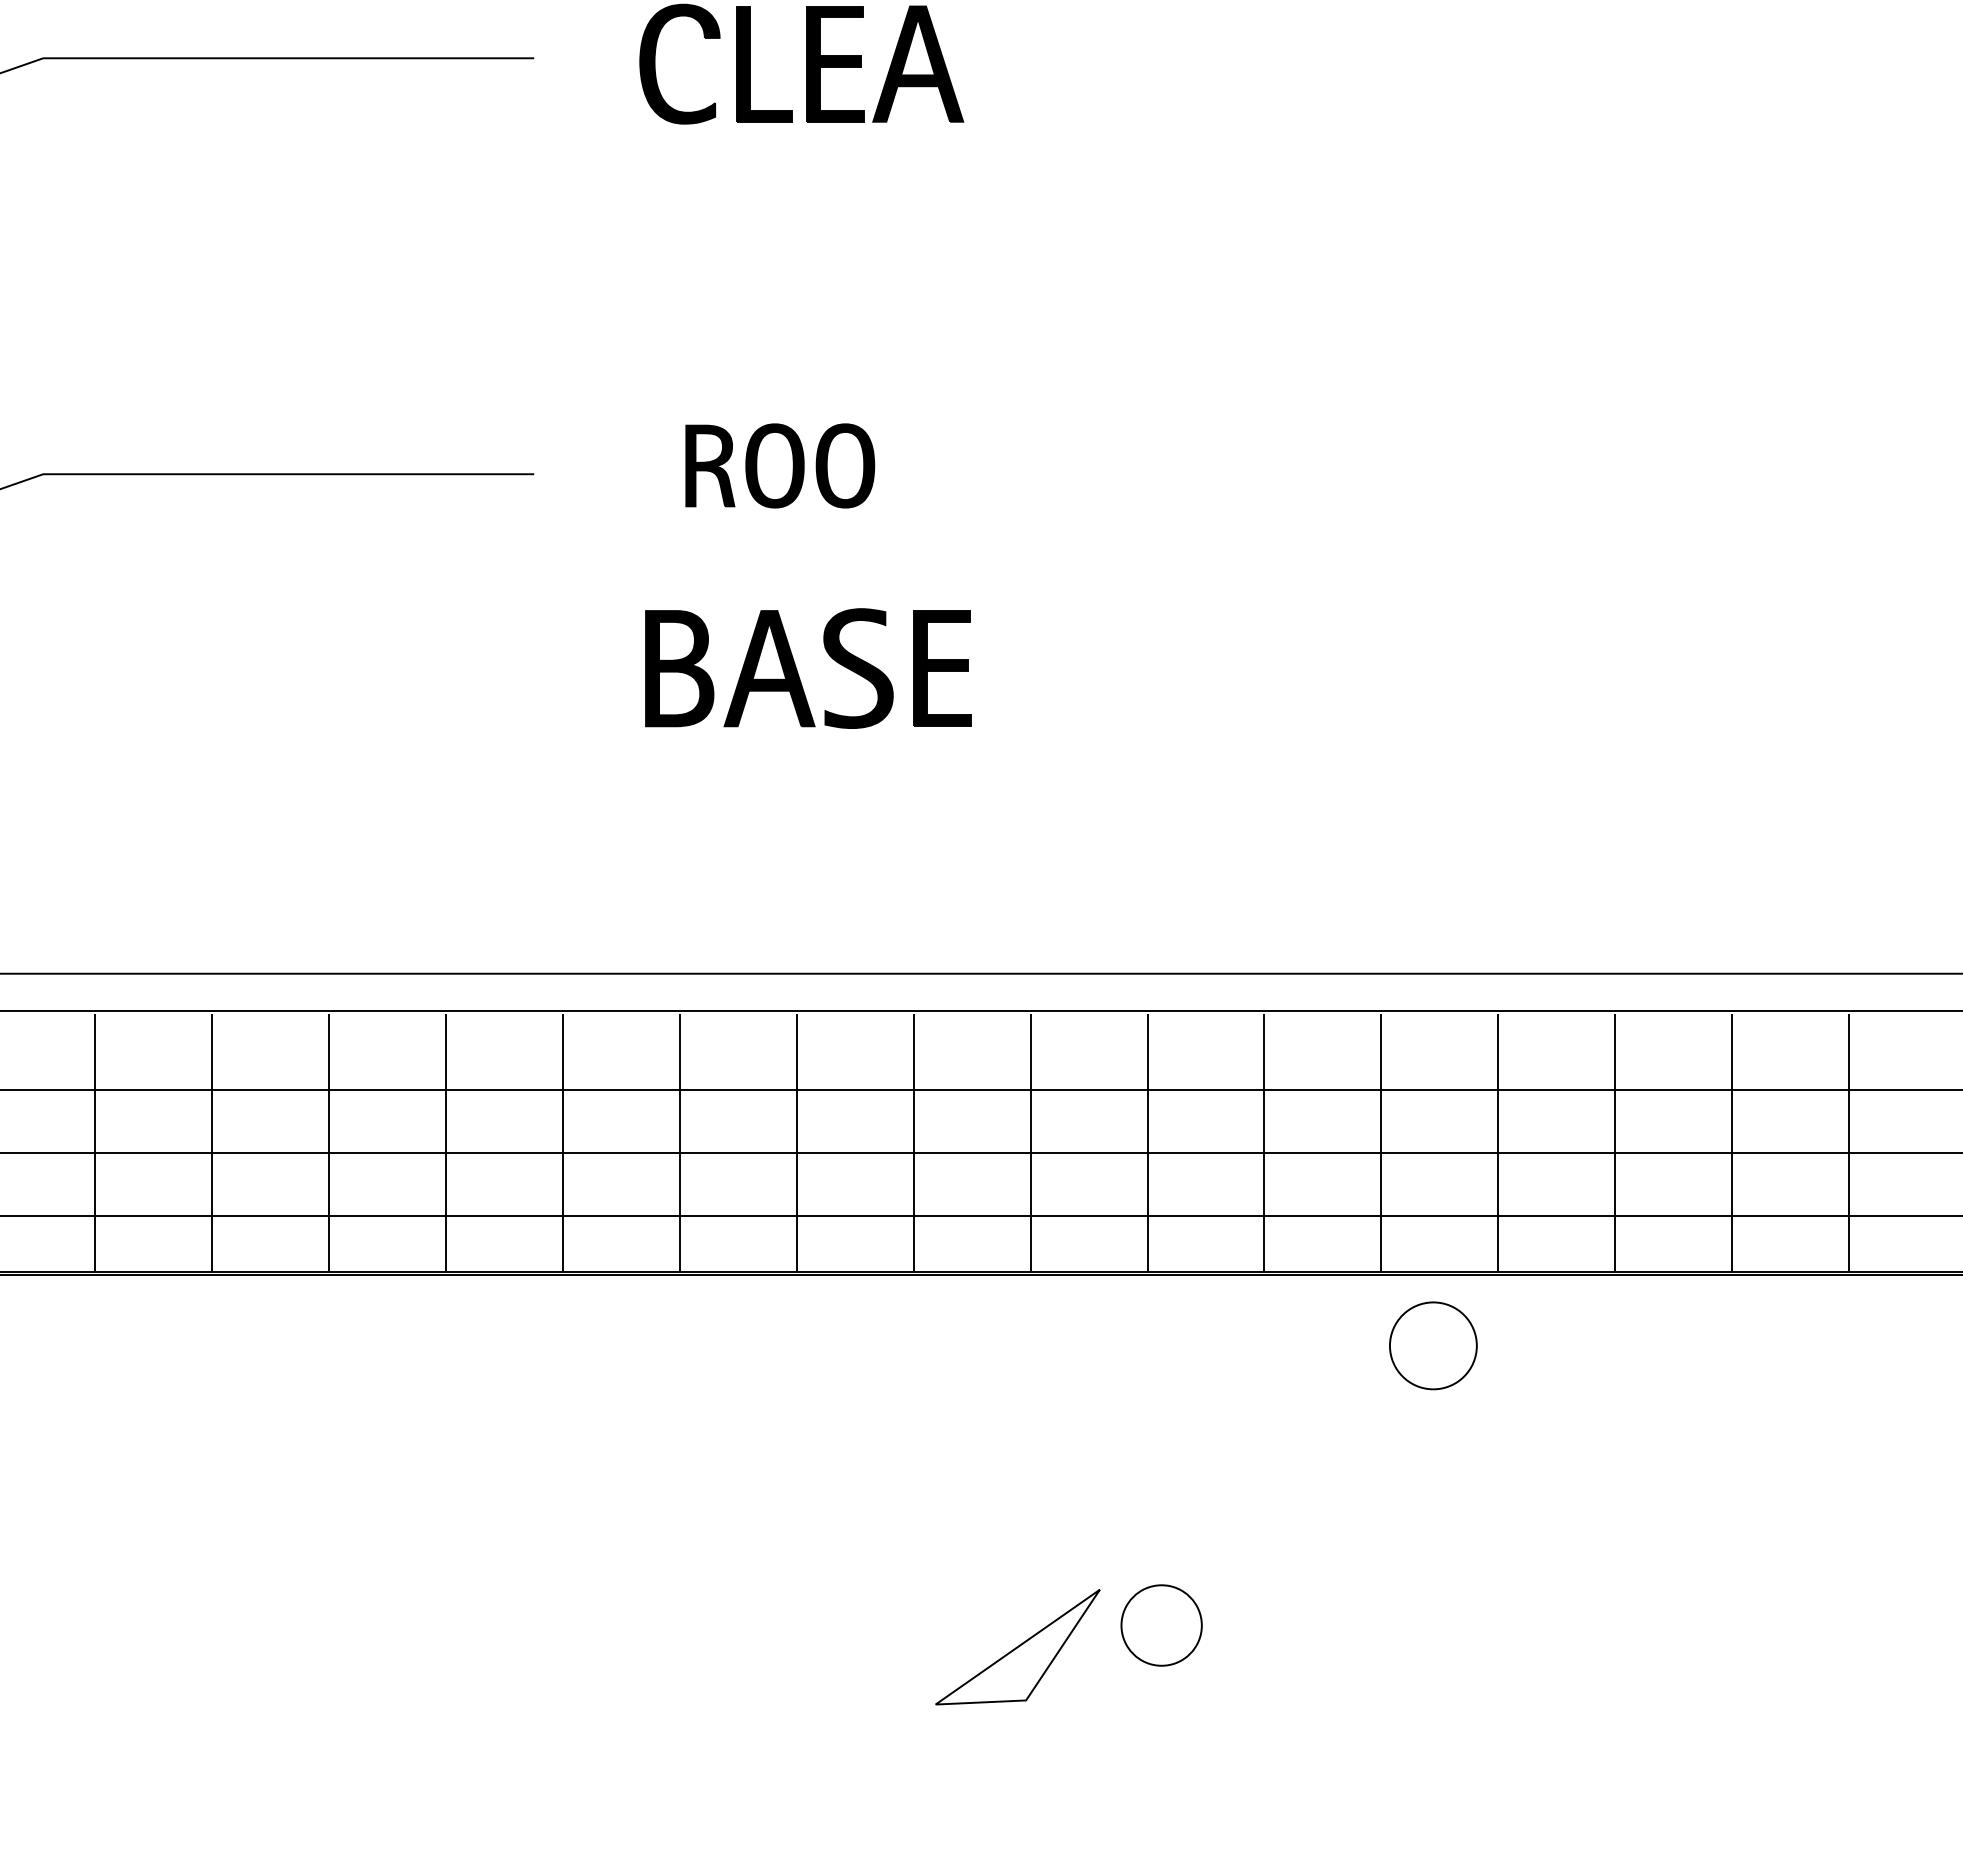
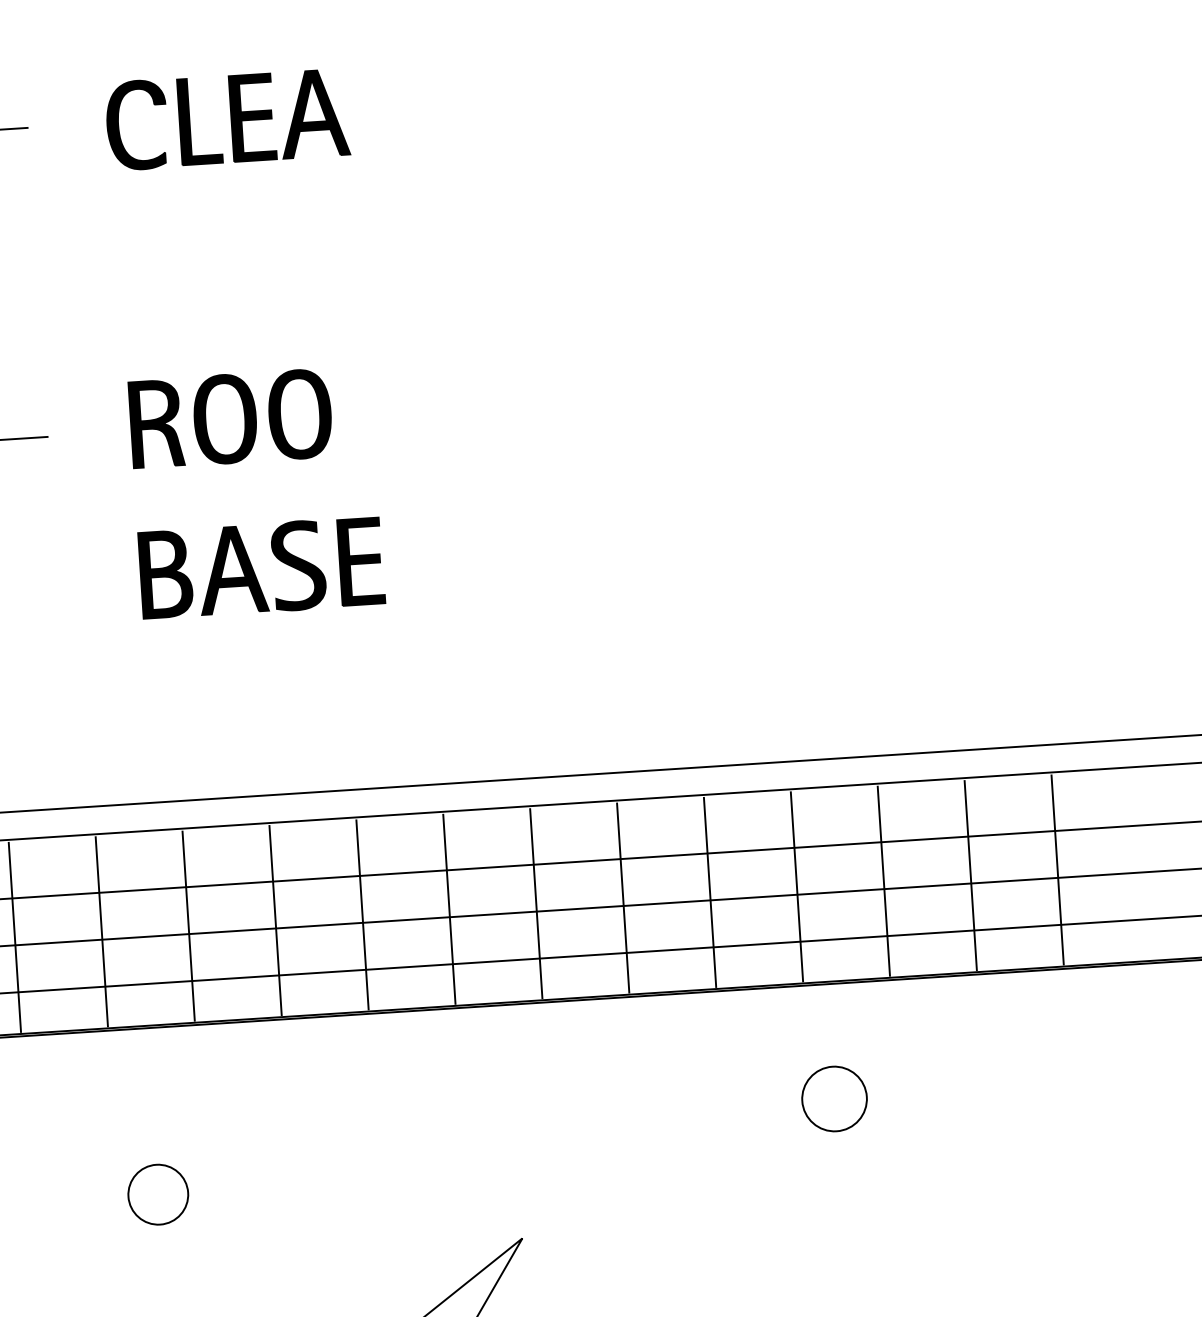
part: (780, 465) -> (231, 418), size x1.43
part: (1433, 1345) -> (834, 1098), moved
part: (1161, 1625) -> (158, 1194), moved

